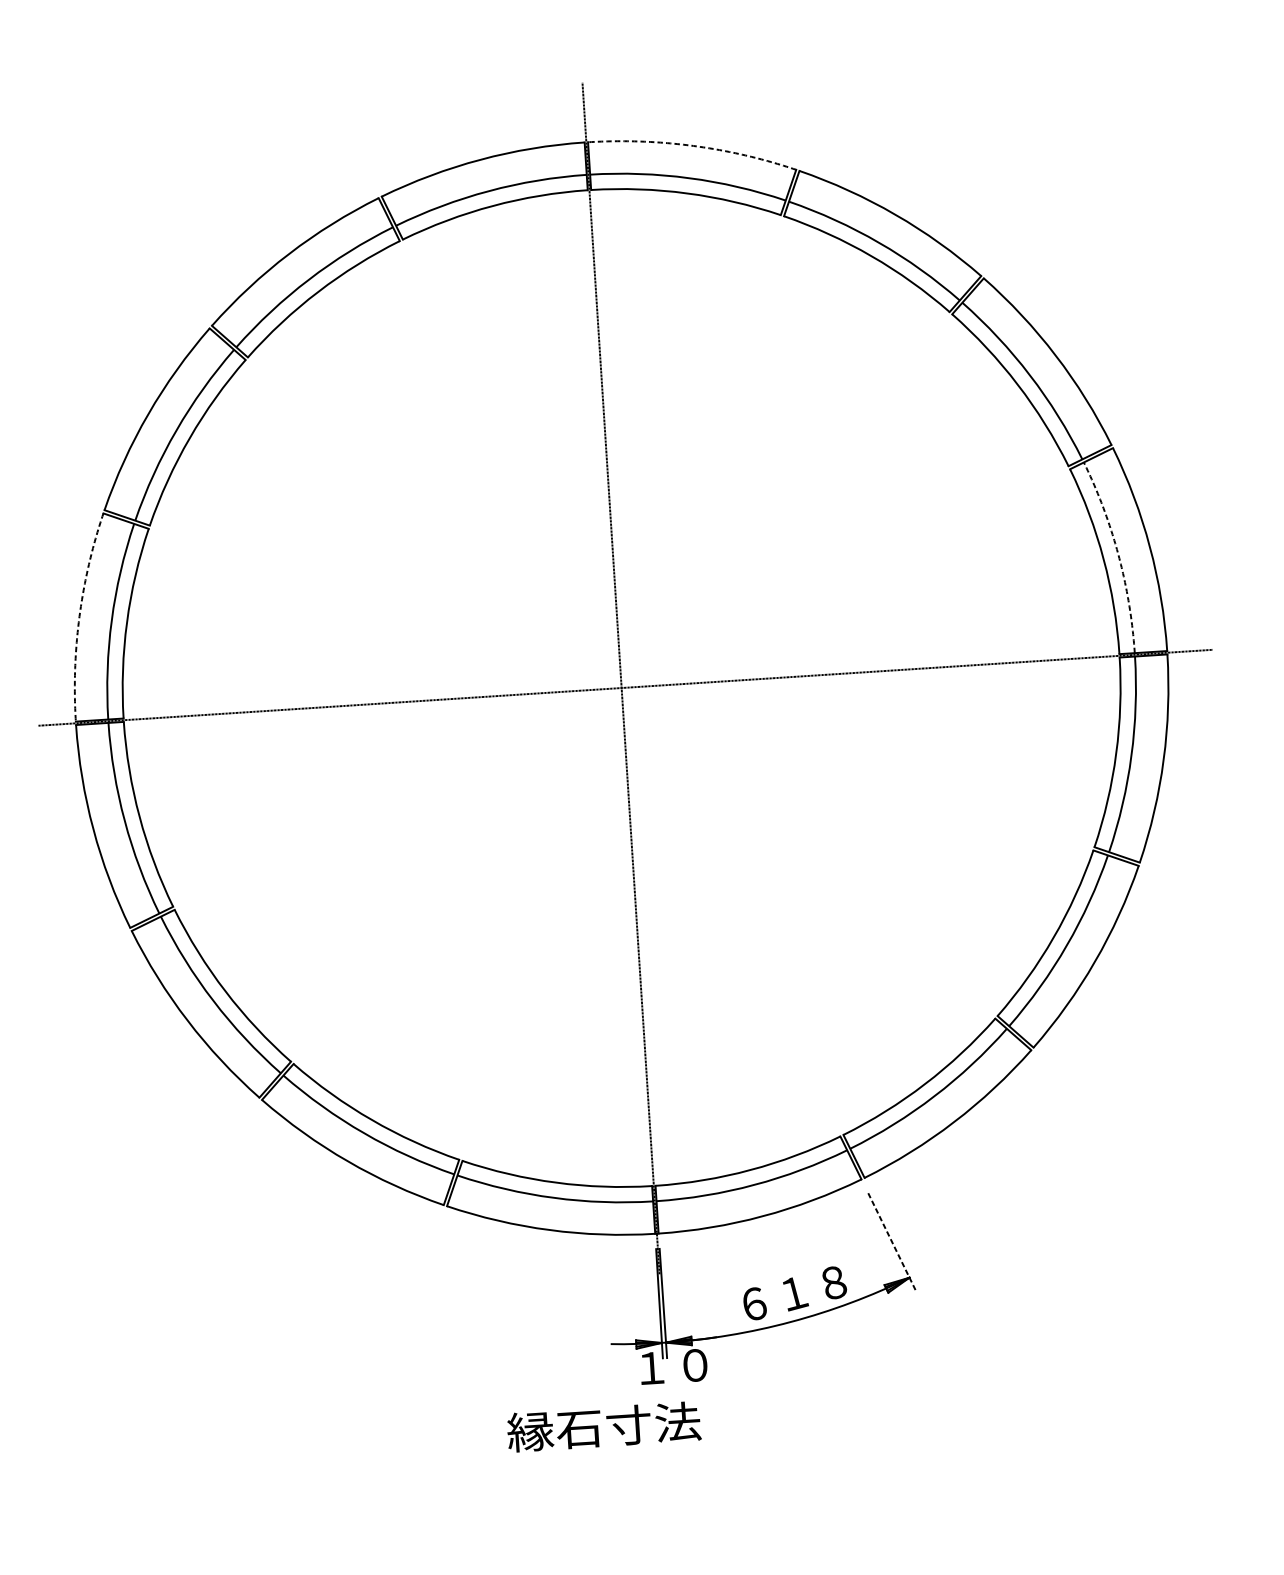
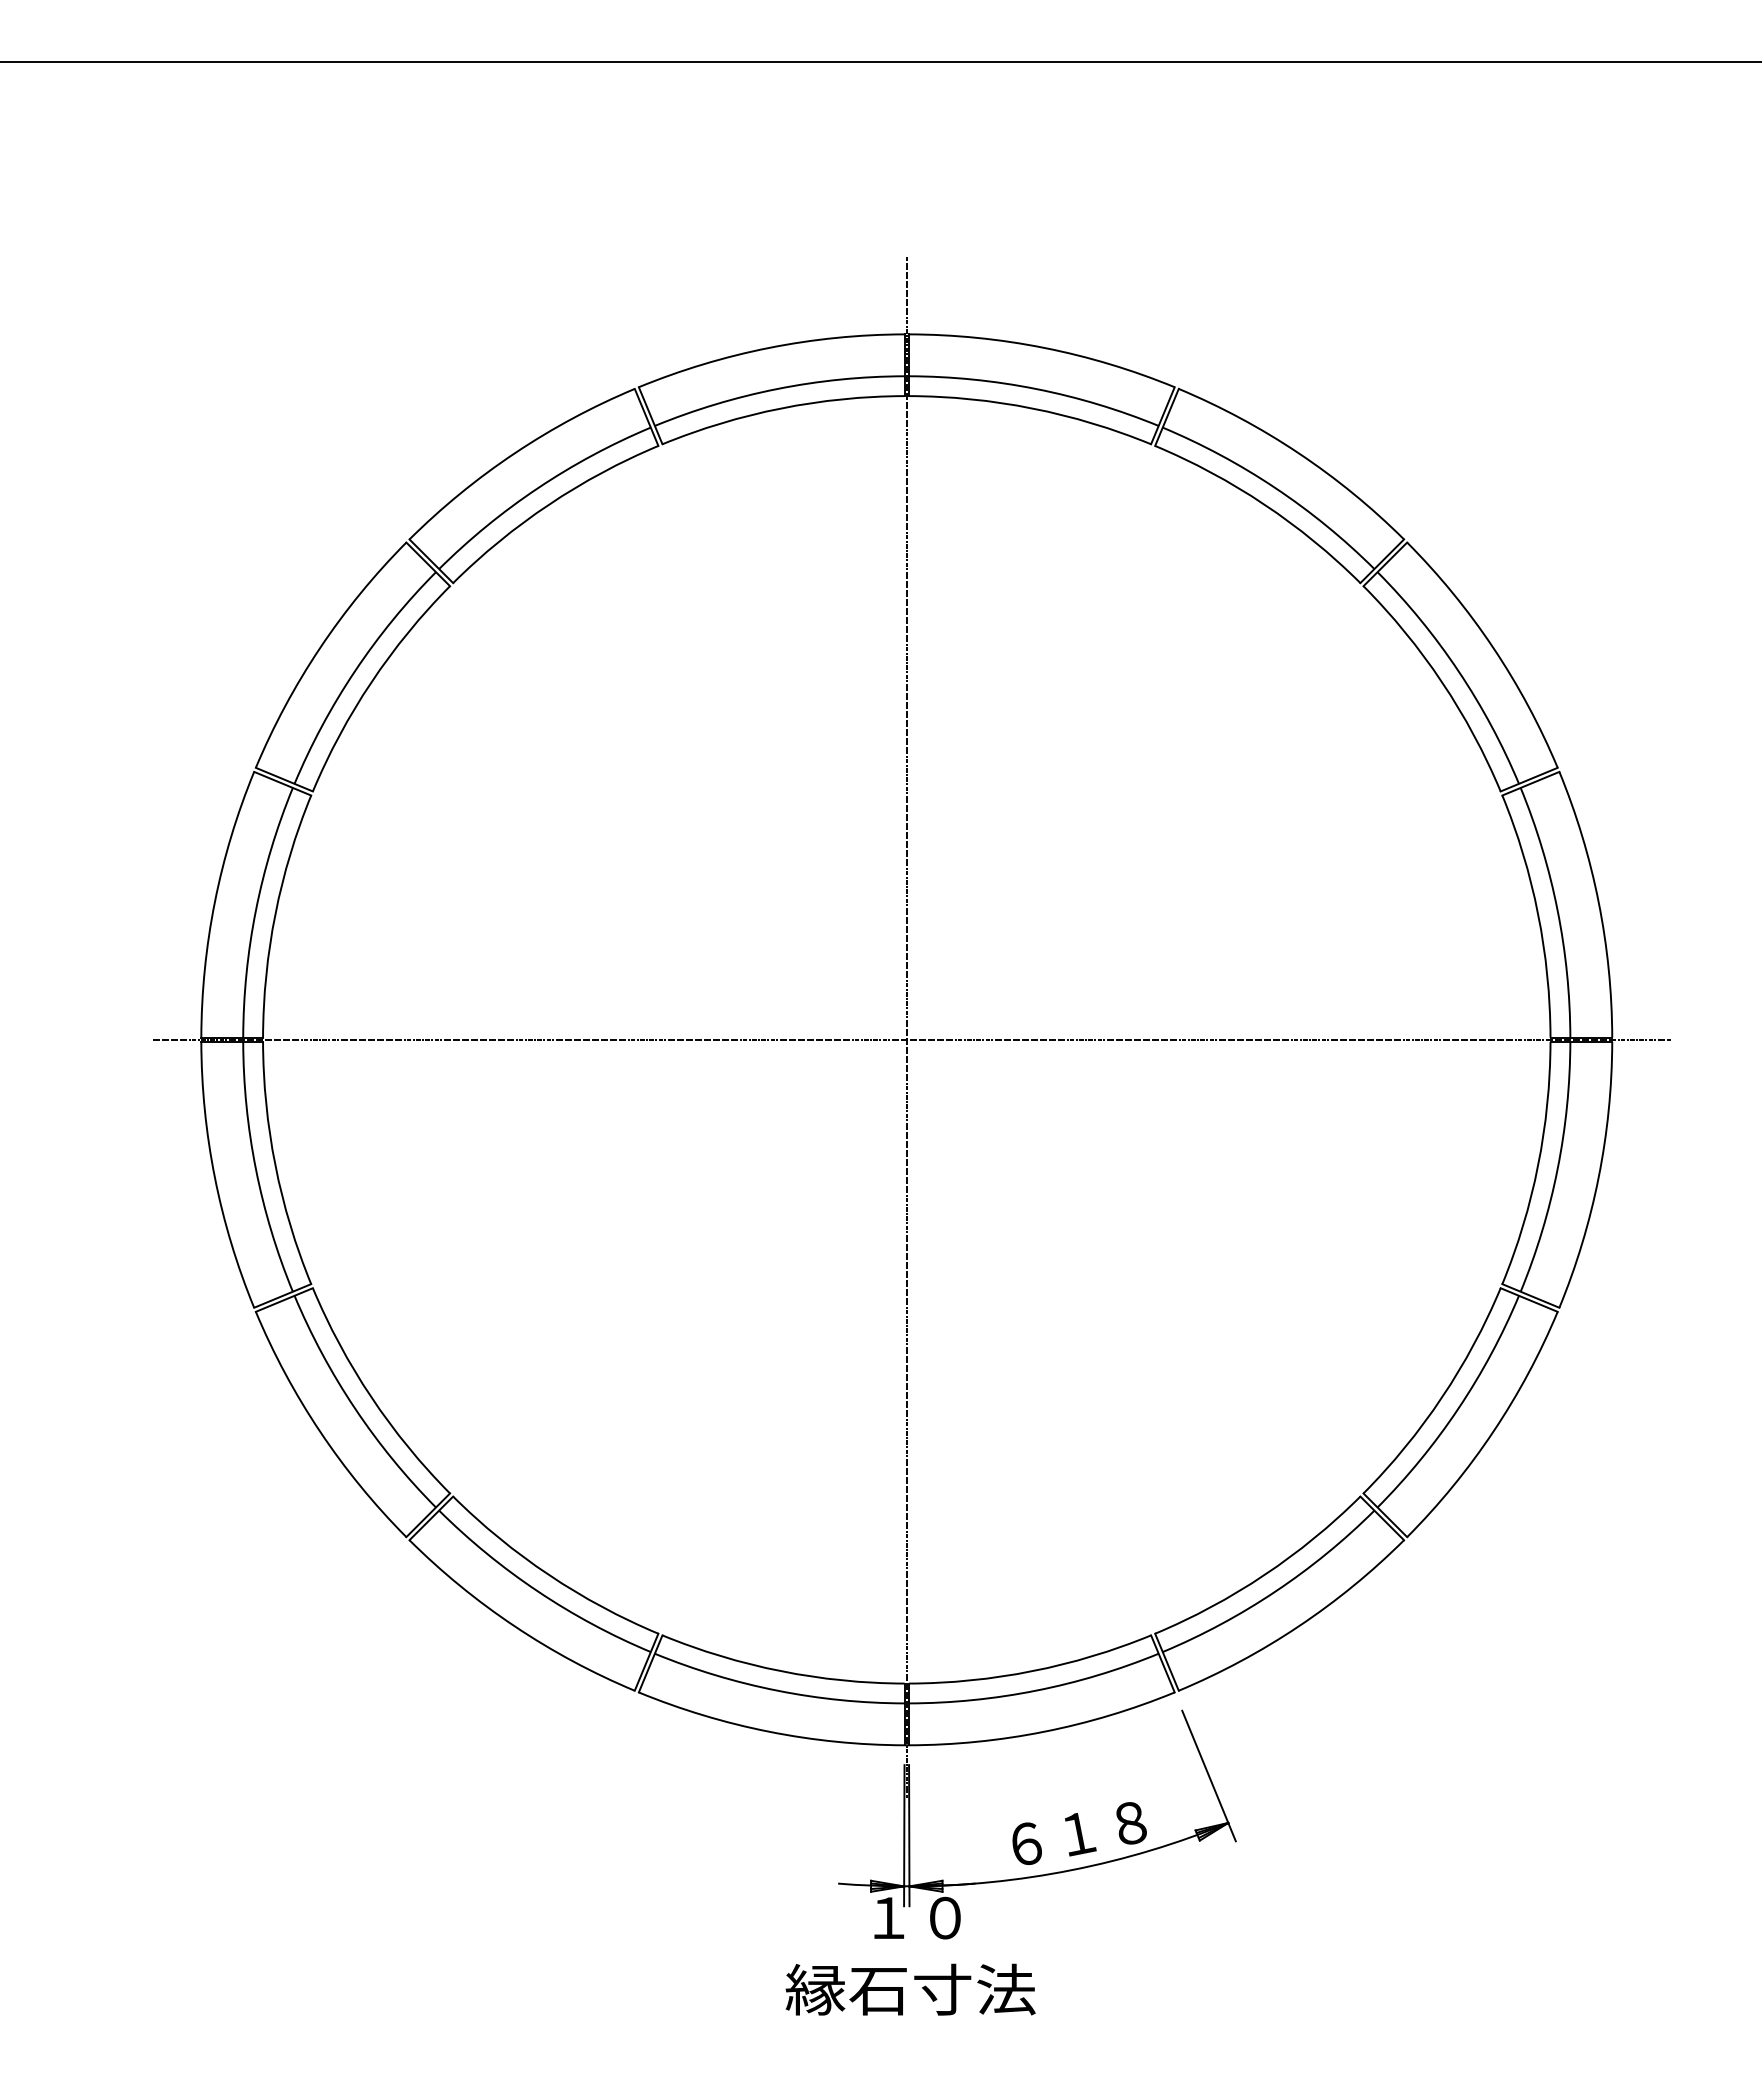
arc: (693, 145) -> (1044, 347), dashed -> solid
arc: (1118, 555) -> (1557, 910), dashed -> solid
arc: (79, 616) -> (214, 902), dashed -> solid
line: (892, 1242) -> (1209, 1776), dashed -> solid
text: (603, 1426) -> (910, 1989), moved

